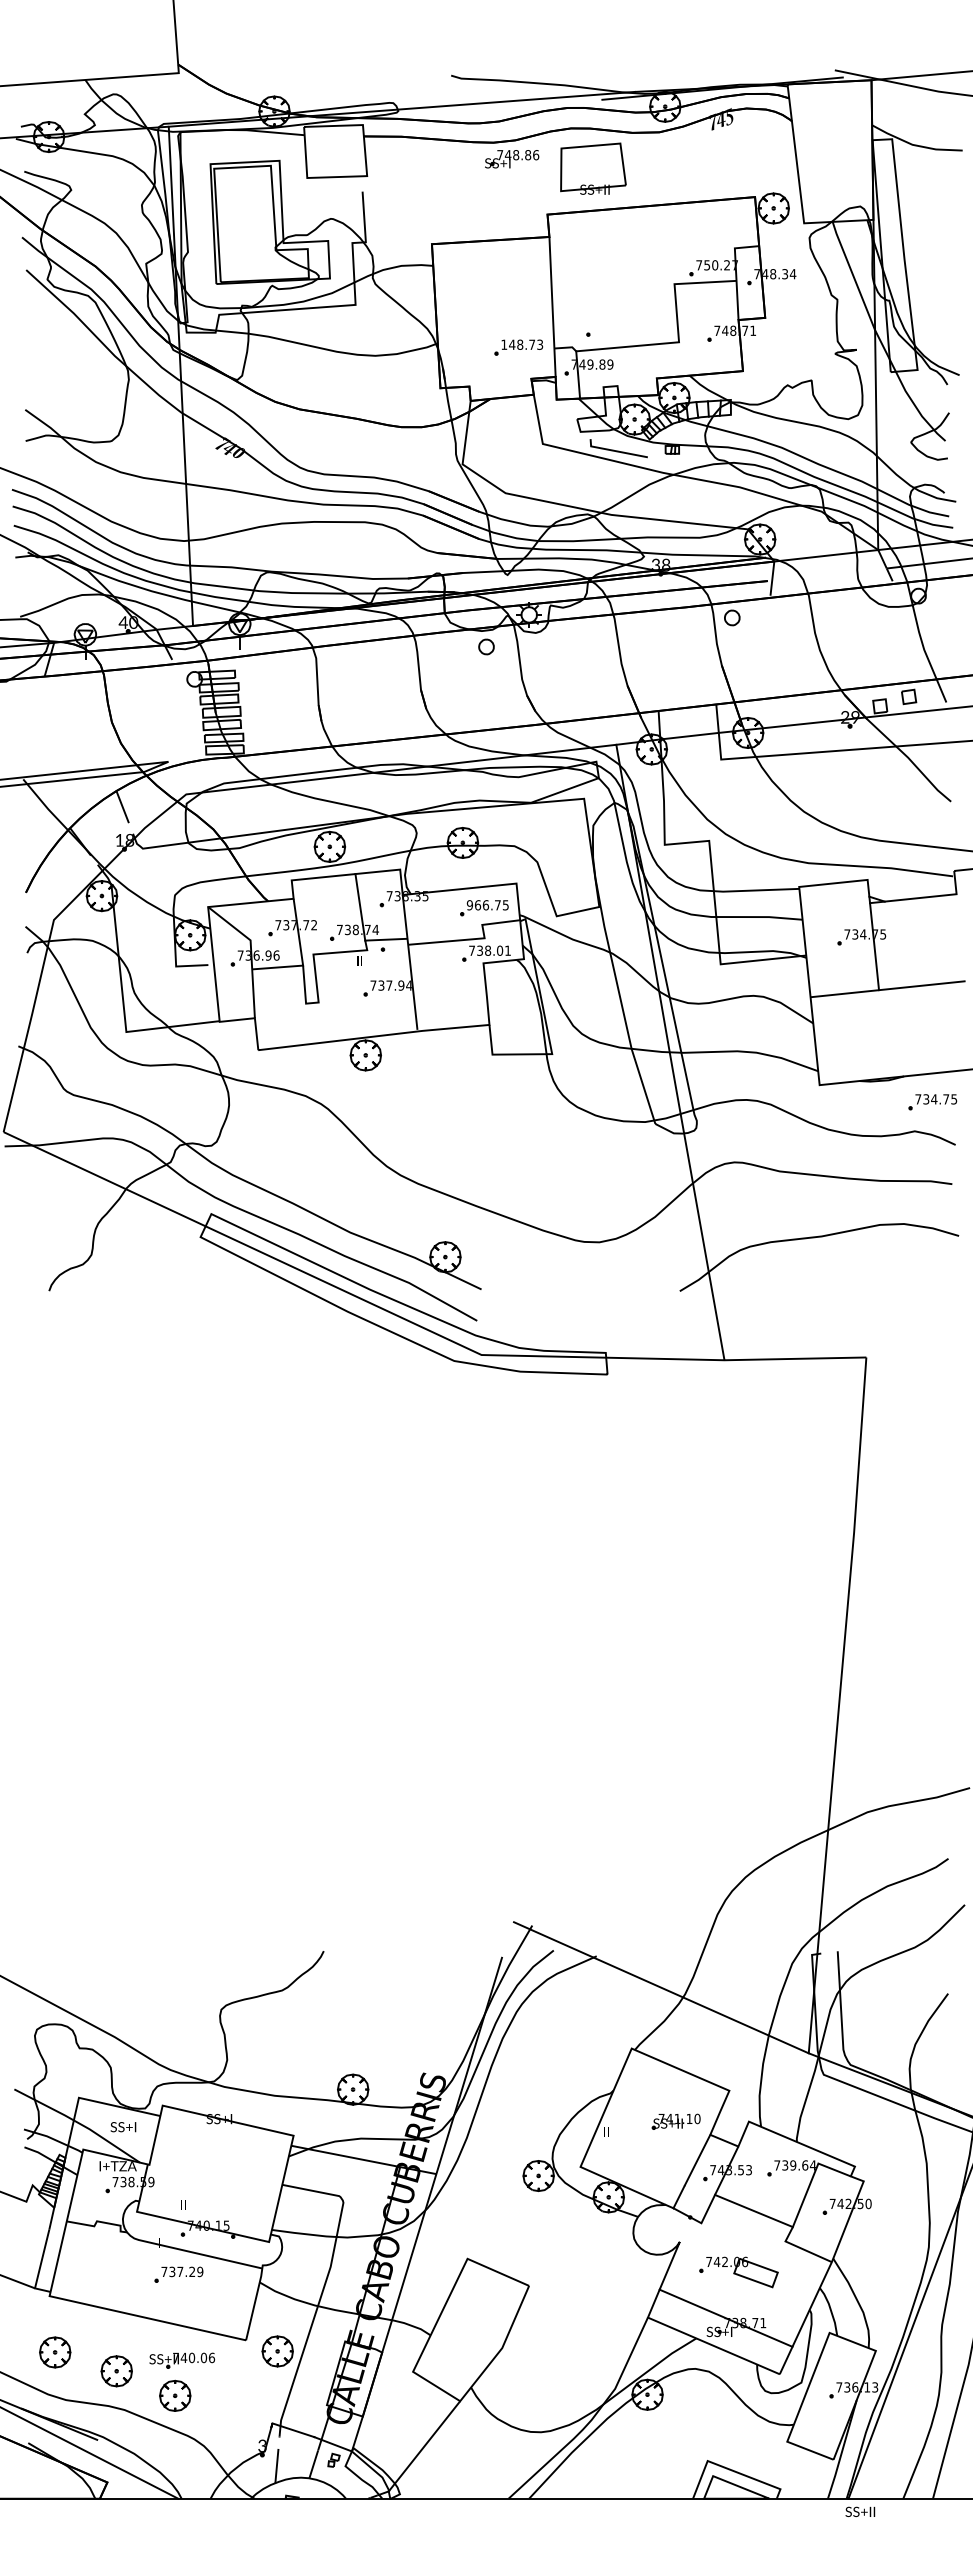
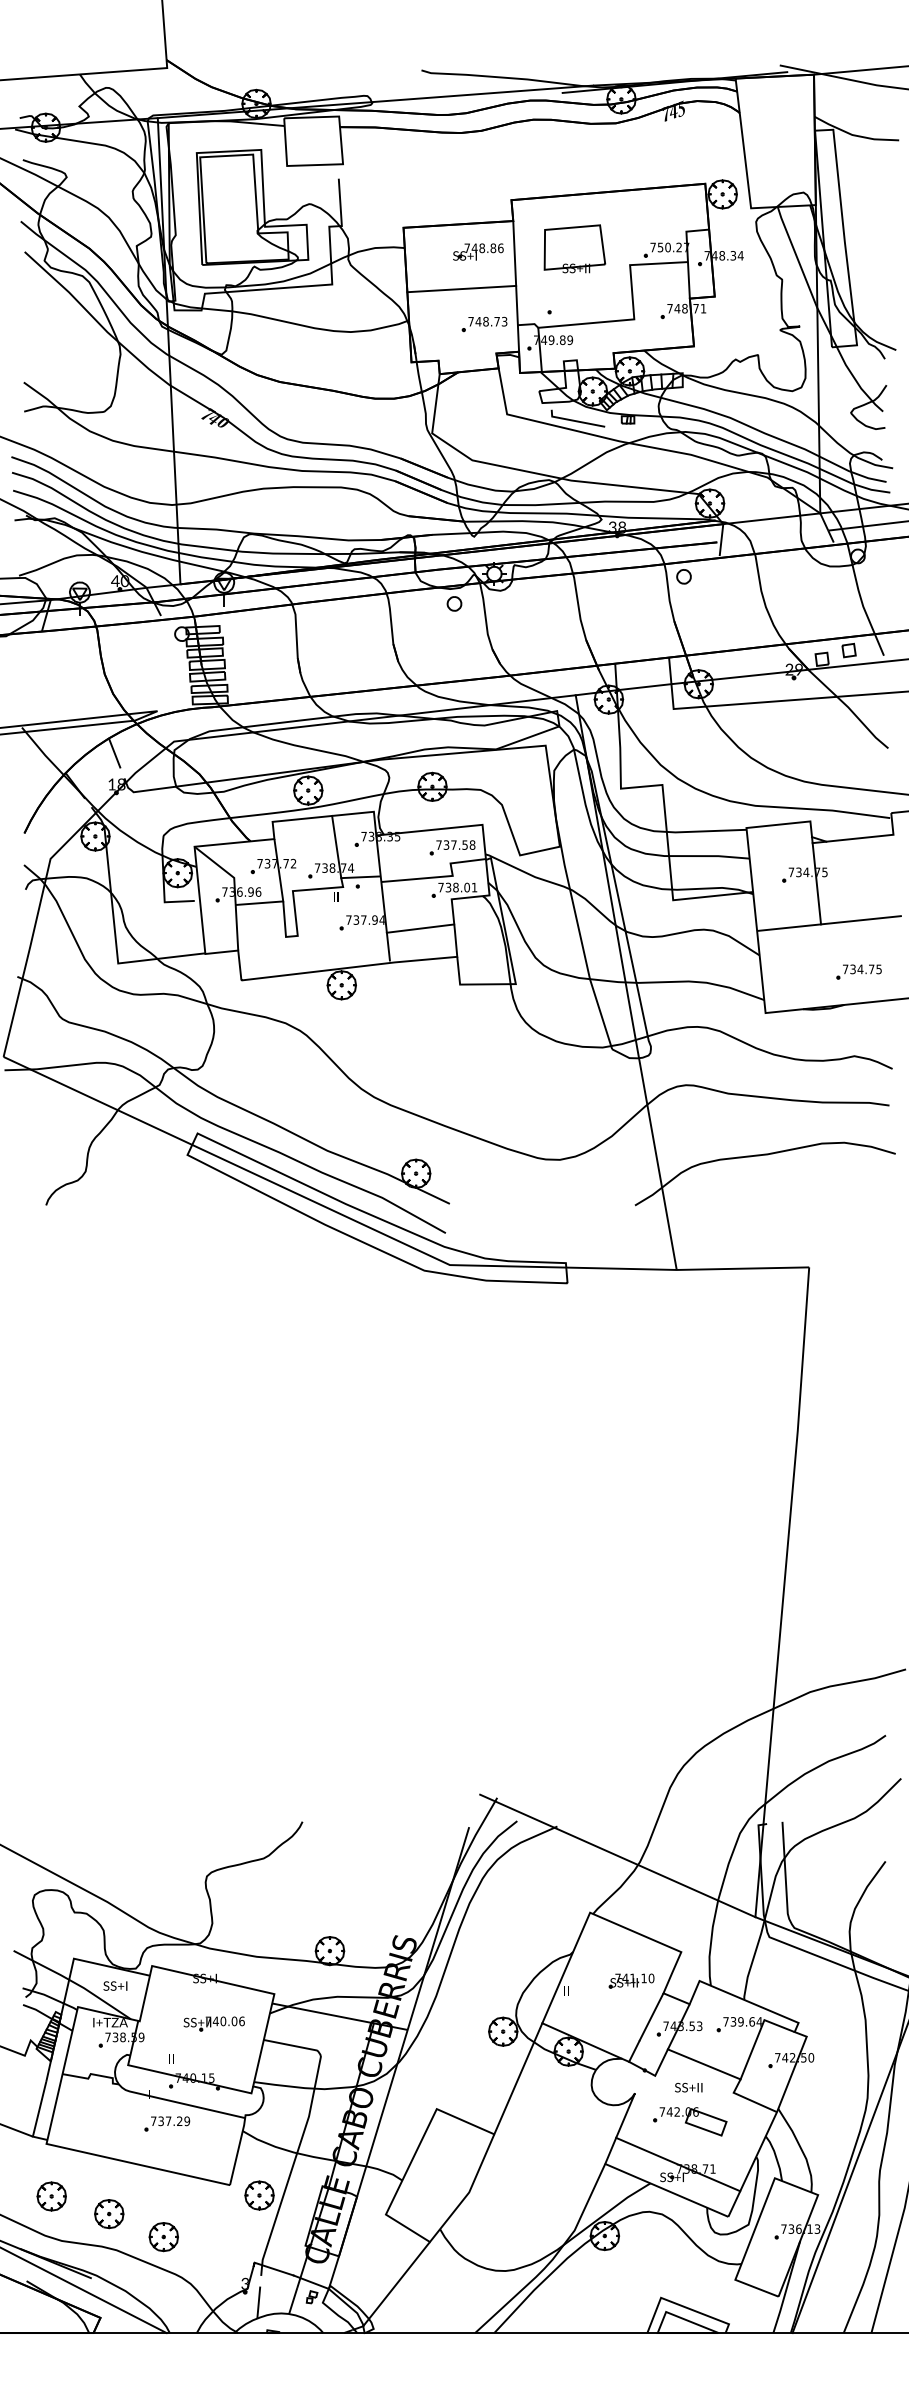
part: (512, 159) -> (478, 252), moved
part: (593, 168) -> (574, 248), moved
line: (494, 309) -> (461, 288), added
text: (504, 344) -> (471, 321), 148.73 -> 748.73
text: (487, 905) -> (455, 845), 966.75 -> 737.58
line: (450, 994) -> (420, 928), added
part: (932, 1102) -> (858, 972), moved
line: (554, 2225) -> (517, 2077), added
part: (182, 2360) -> (214, 2023), moved
text: (860, 2511) -> (688, 2087), moved

